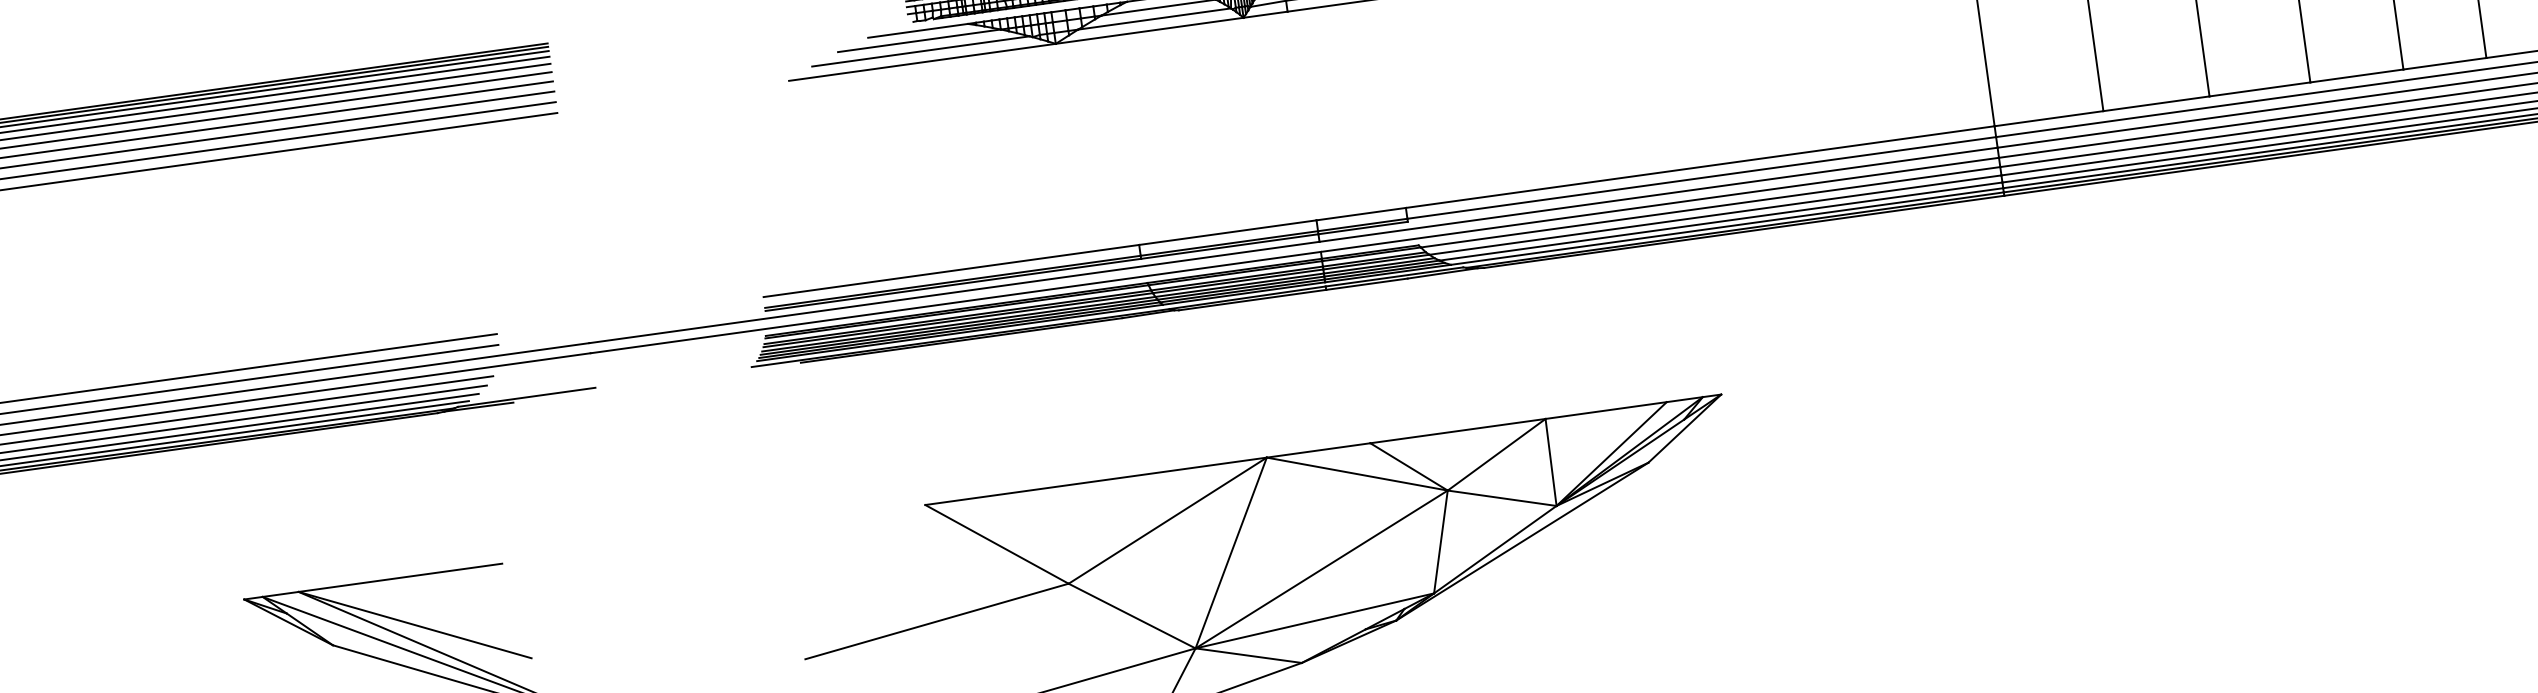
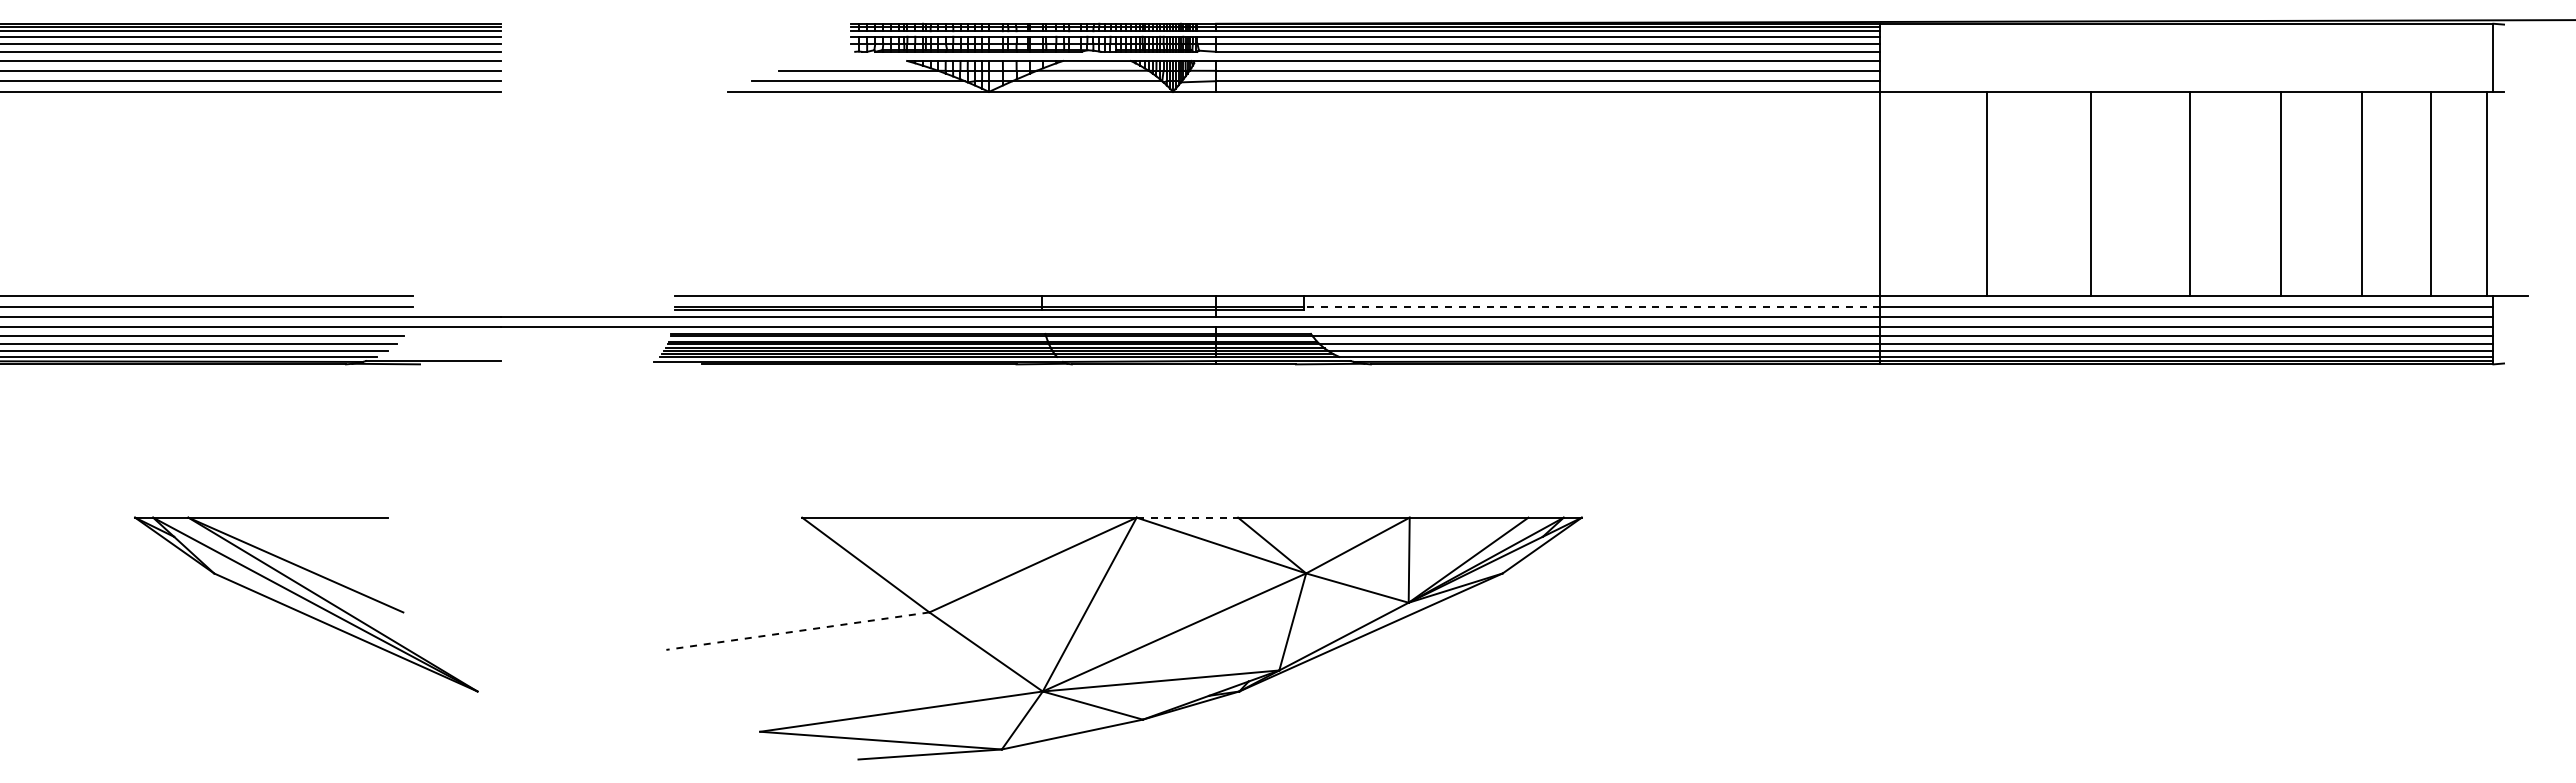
line: (918, 31) -> (858, 61), removed
line: (1701, 177) -> (1591, 306), solid -> dashed
line: (1318, 450) -> (1187, 517), solid -> dashed
line: (936, 621) -> (797, 631), solid -> dashed

